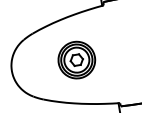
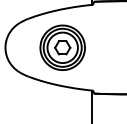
part: (76, 59) -> (62, 47), size x1.4

